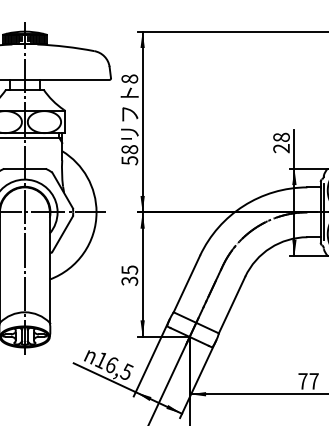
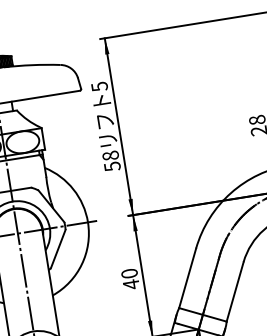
text: (129, 78) -> (99, 86), 8 -> 5
text: (129, 275) -> (130, 279), 35 -> 40

